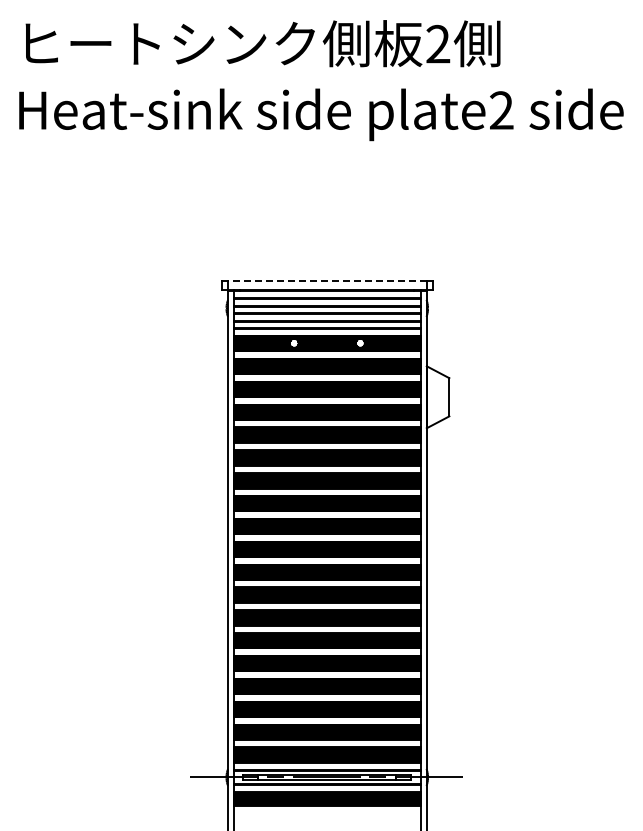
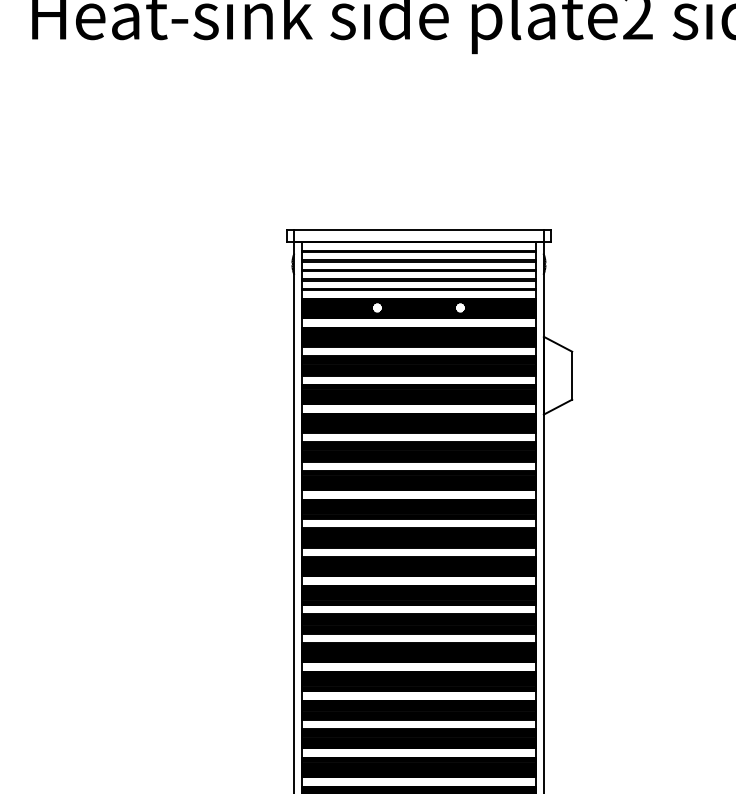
line: (326, 281) -> (417, 230), dashed -> solid

